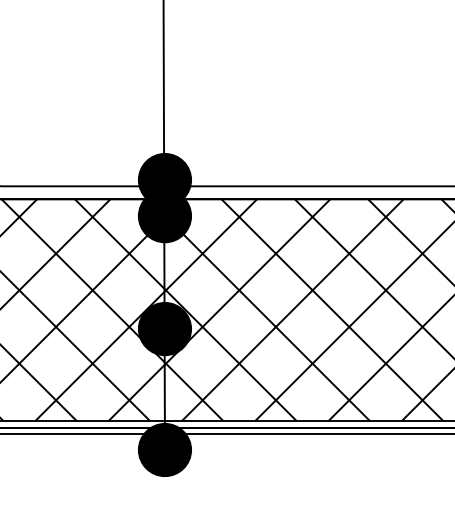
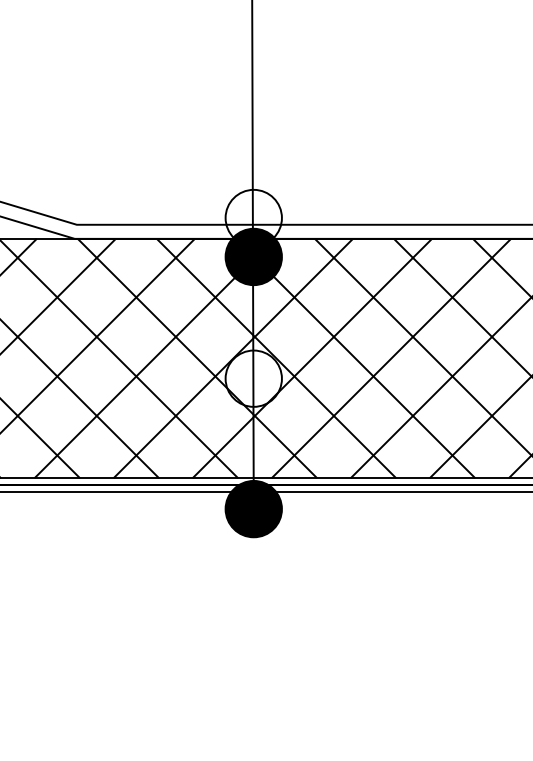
fill: (164, 179) -> (253, 217), removed
fill: (164, 328) -> (253, 378), removed

